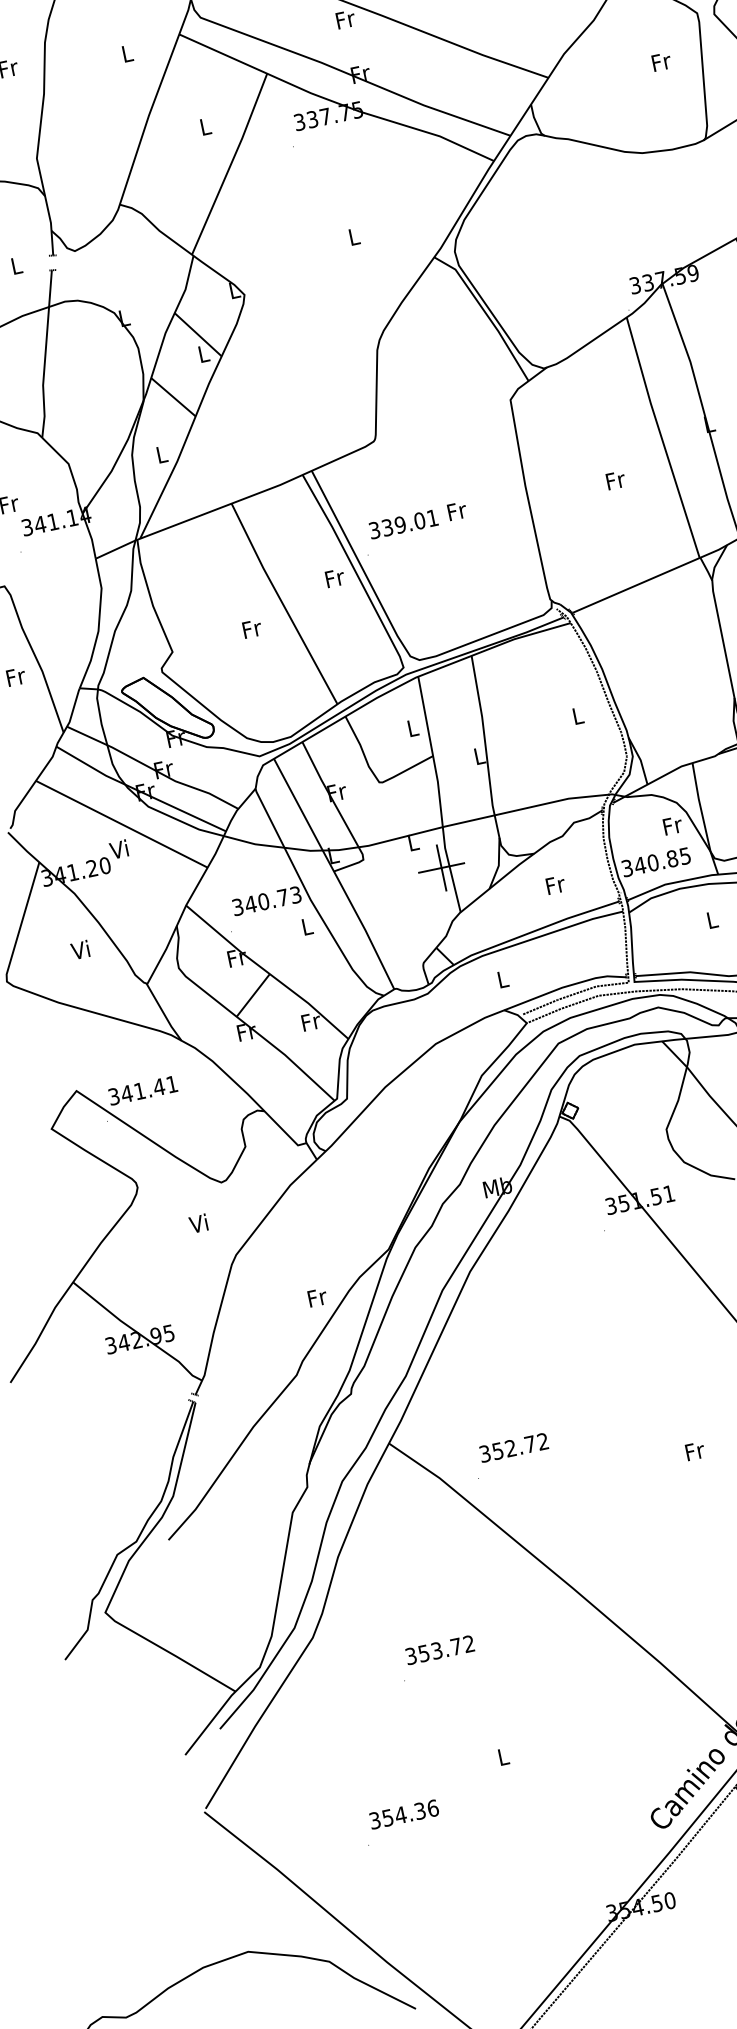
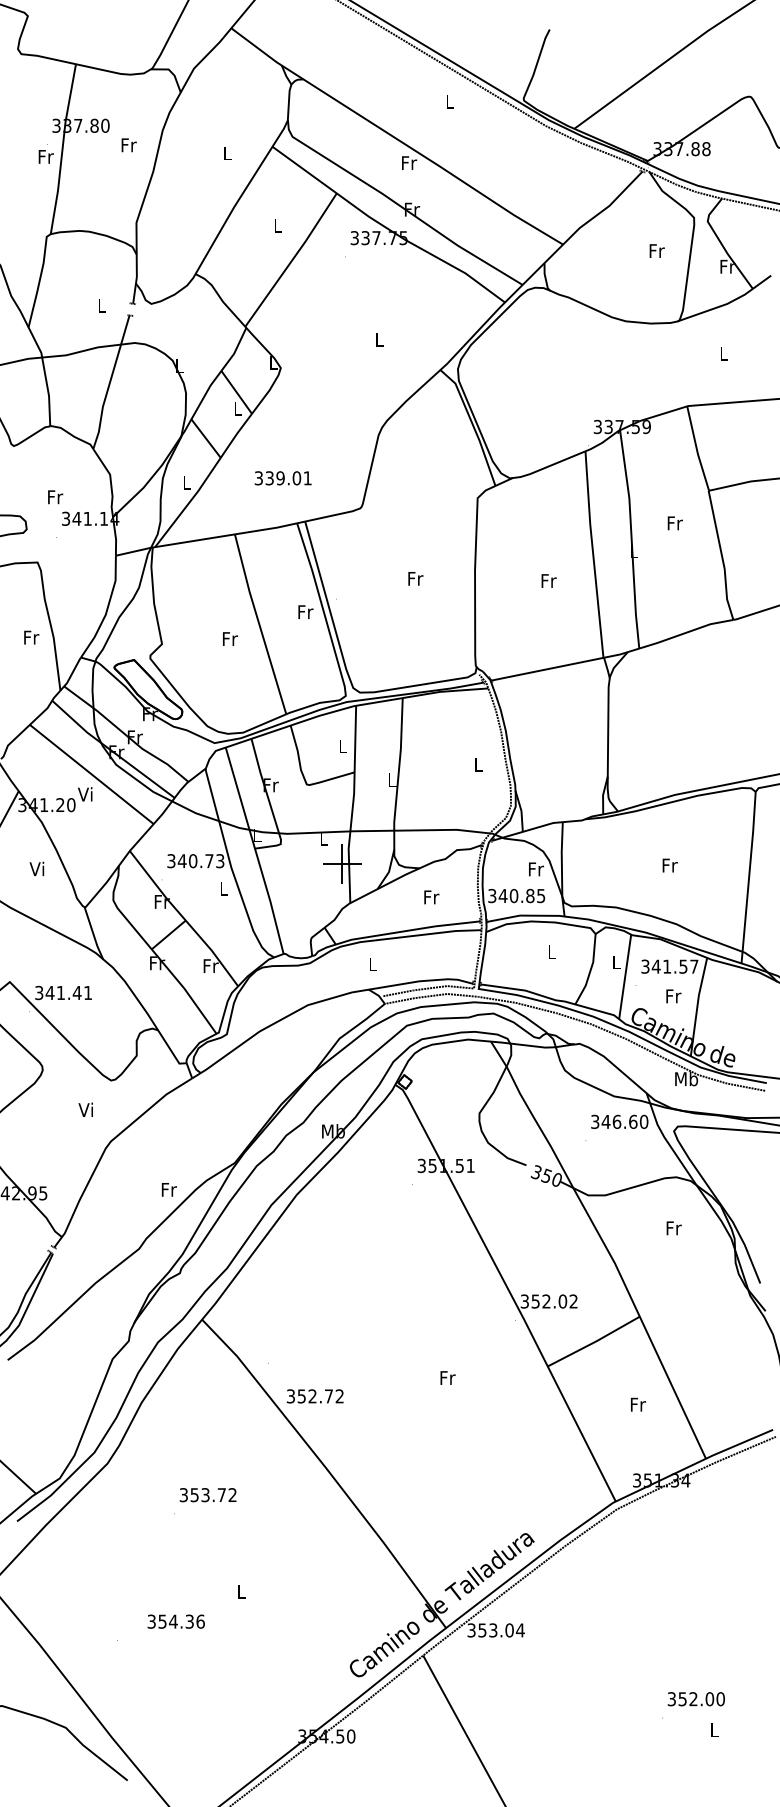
text: (402, 524) -> (282, 478), moved
text: (513, 1448) -> (314, 1396), moved
text: (403, 1814) -> (175, 1621), moved

